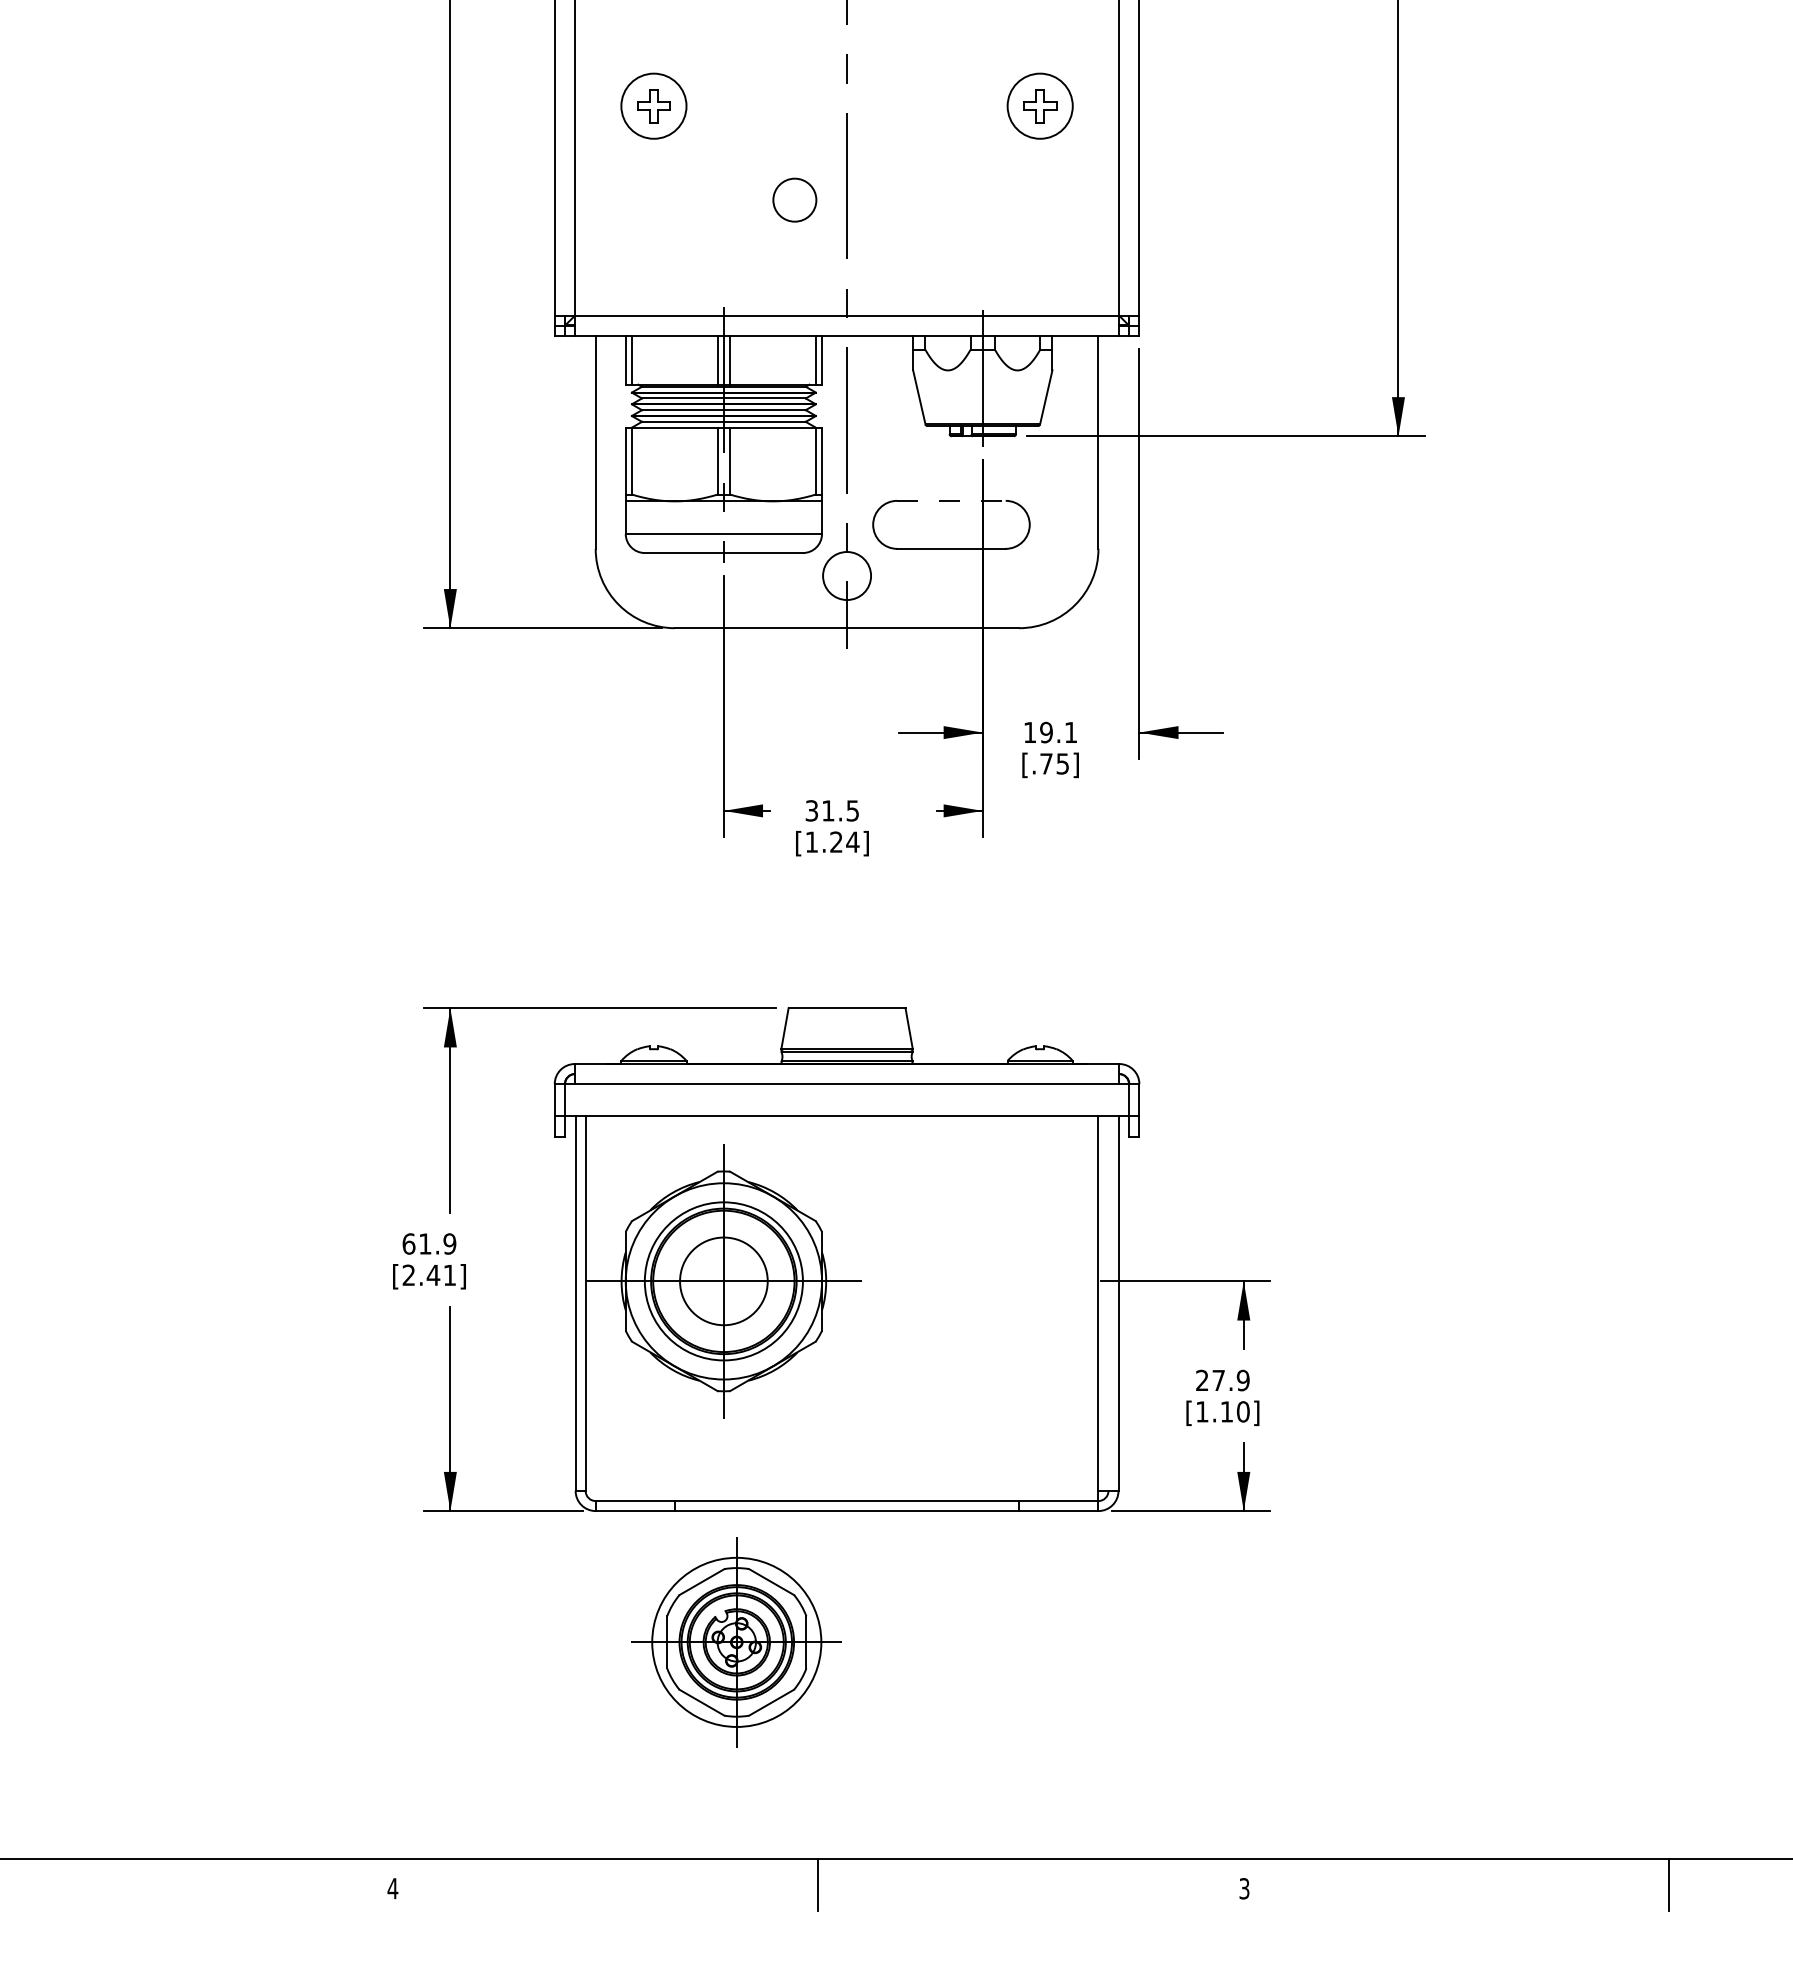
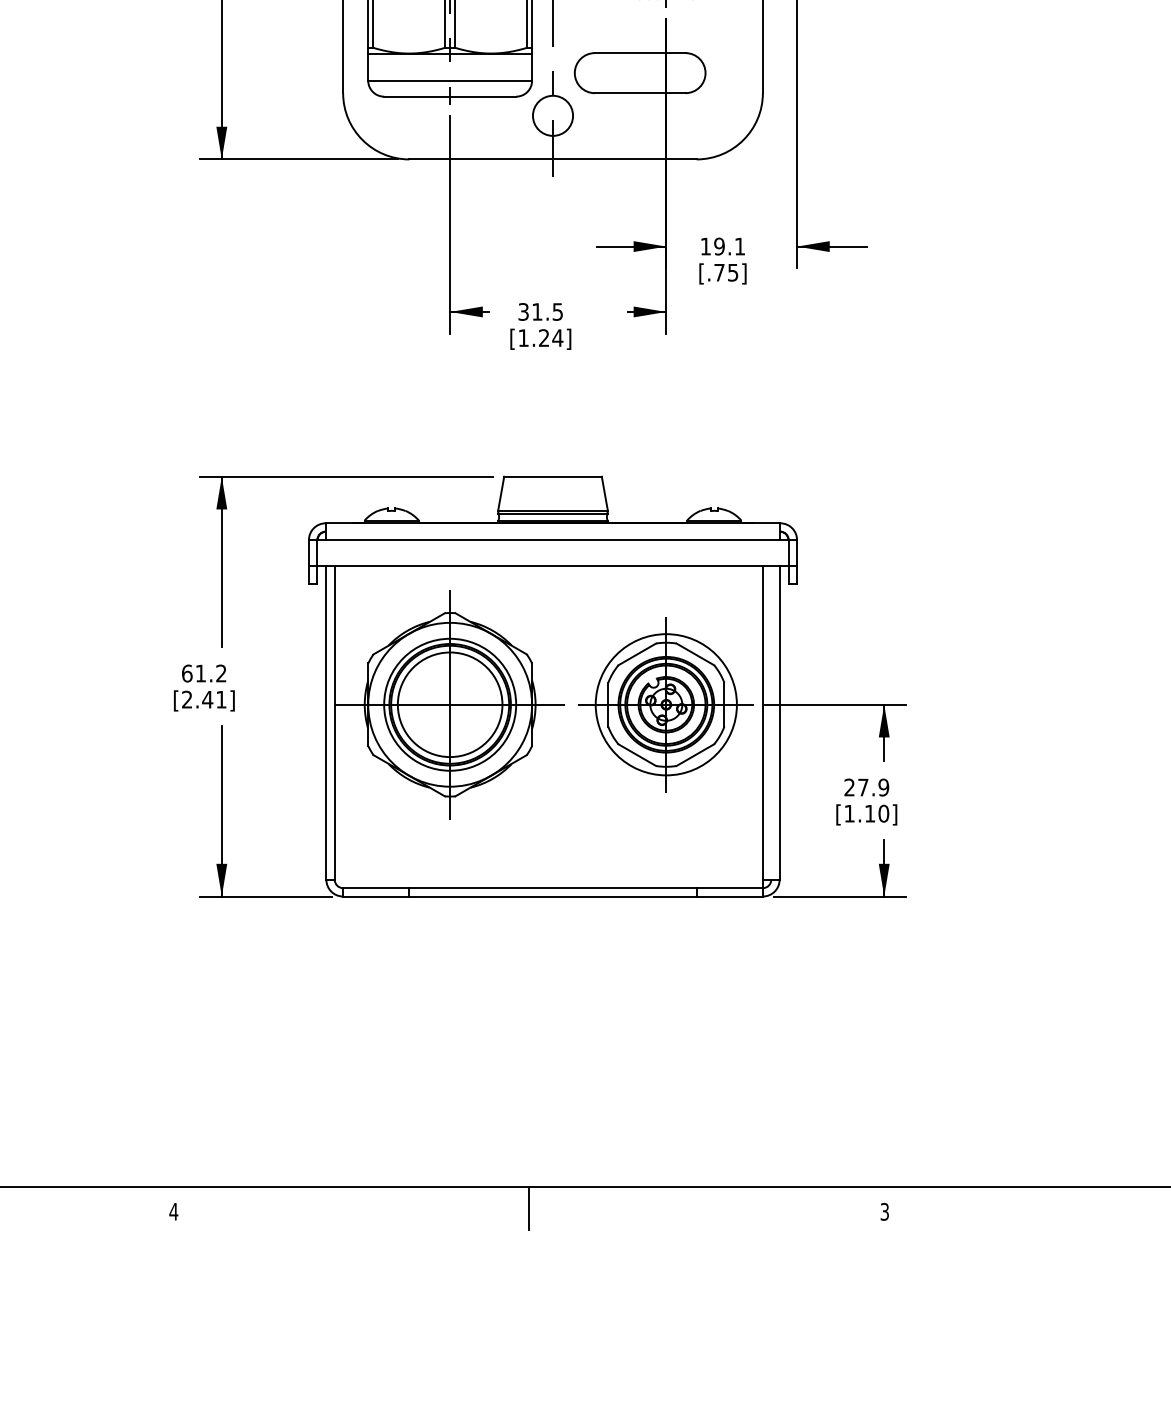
line: (951, 500) -> (640, 52), dashed -> solid
text: (449, 1243) -> (221, 673), 61.9 -> 61.2
circle: (723, 1281) -> (449, 704), size x1.43
part: (736, 1642) -> (666, 704), moved

